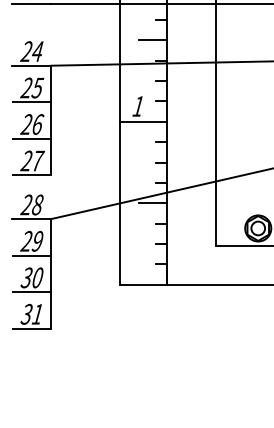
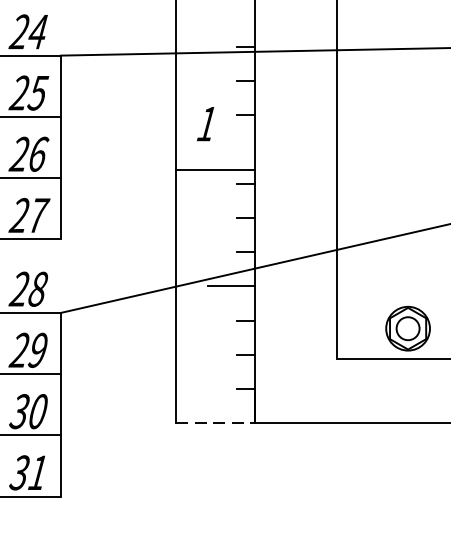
line: (152, 40) -> (230, 13), removed
line: (143, 121) -> (215, 169), moved
line: (144, 284) -> (217, 422), solid -> dashed

